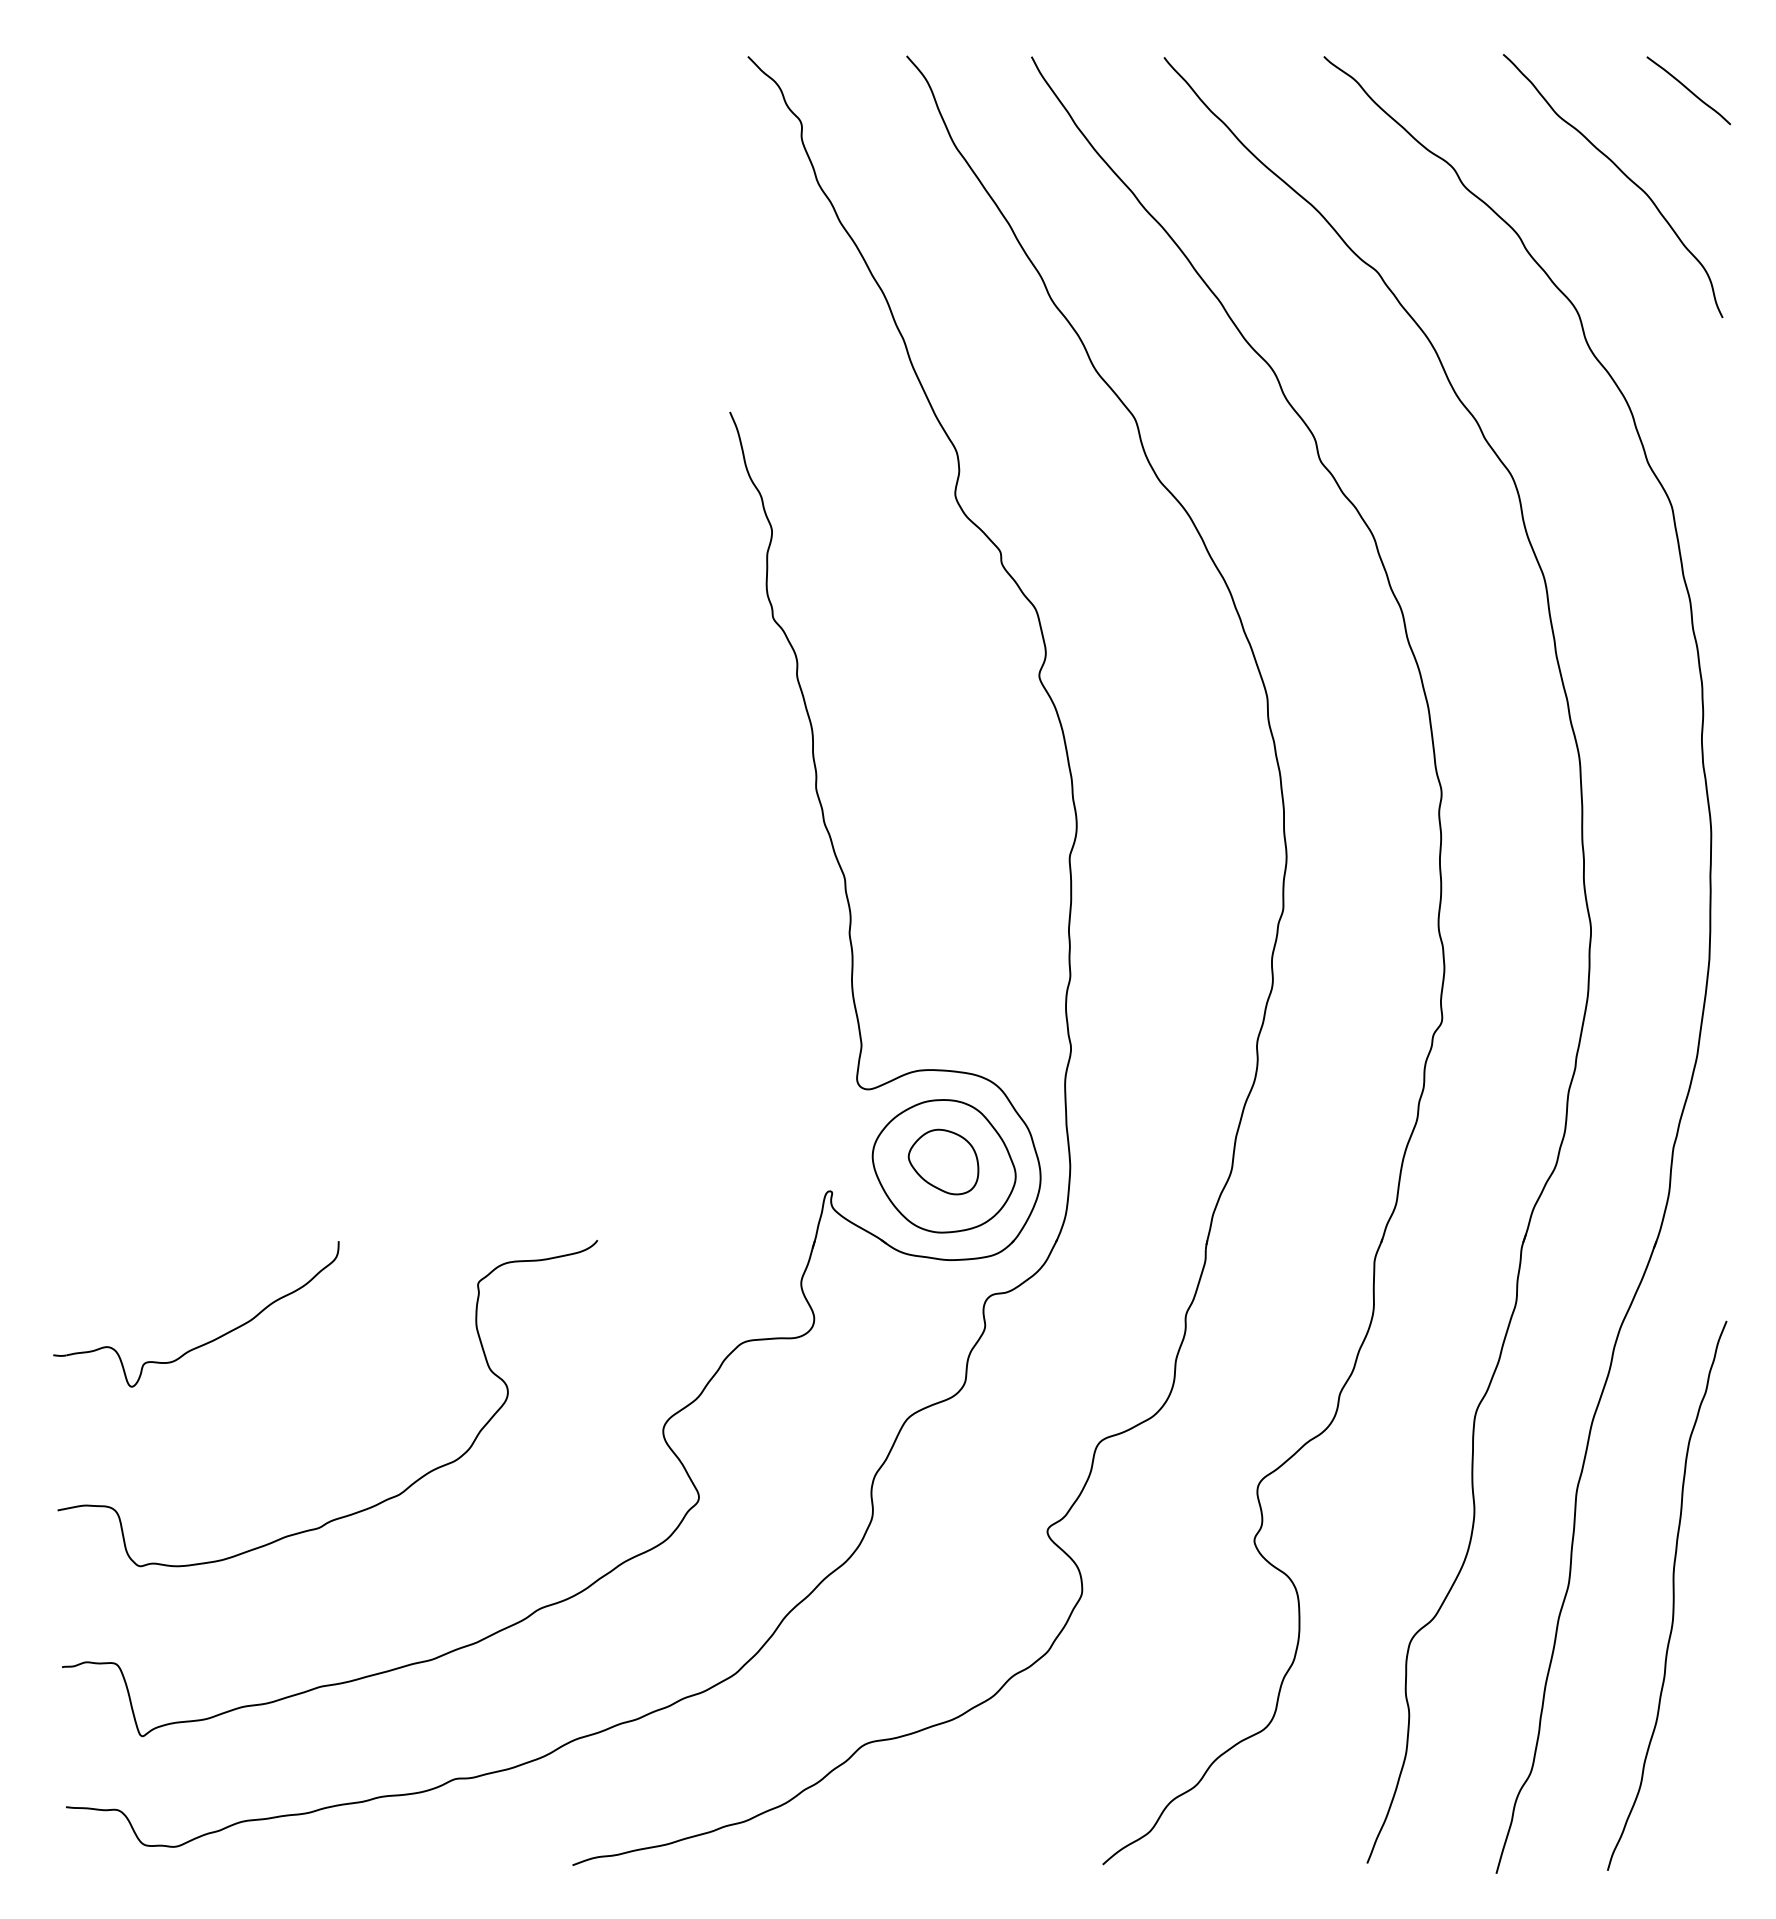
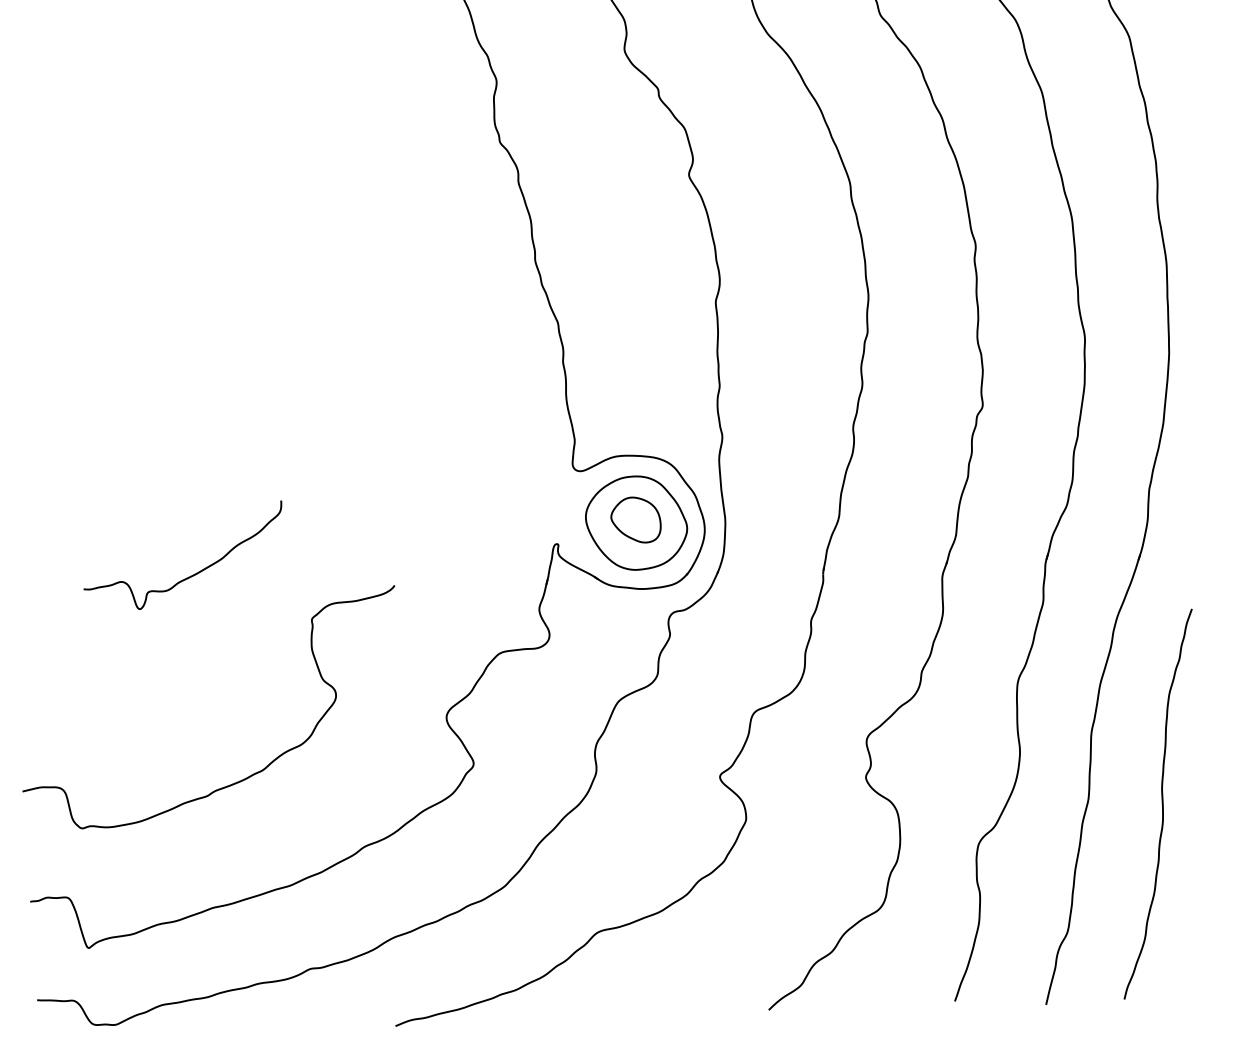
part: (210, 1340) -> (193, 574), moved

